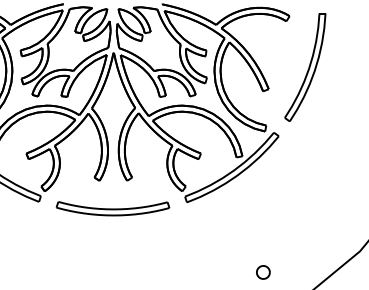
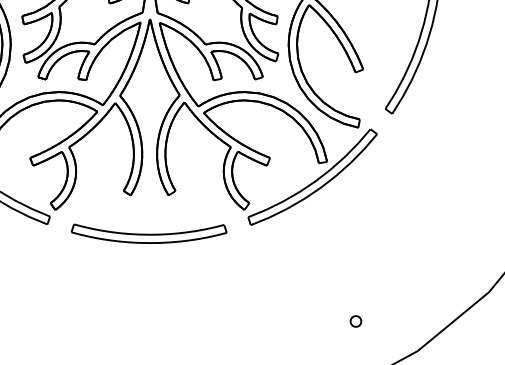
part: (263, 272) -> (356, 321), size x0.6

